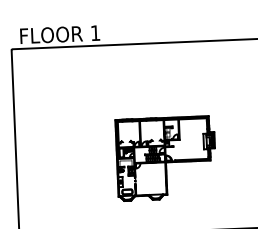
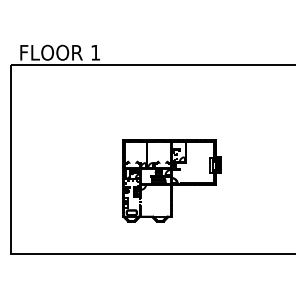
part: (165, 158) -> (171, 180), moved

